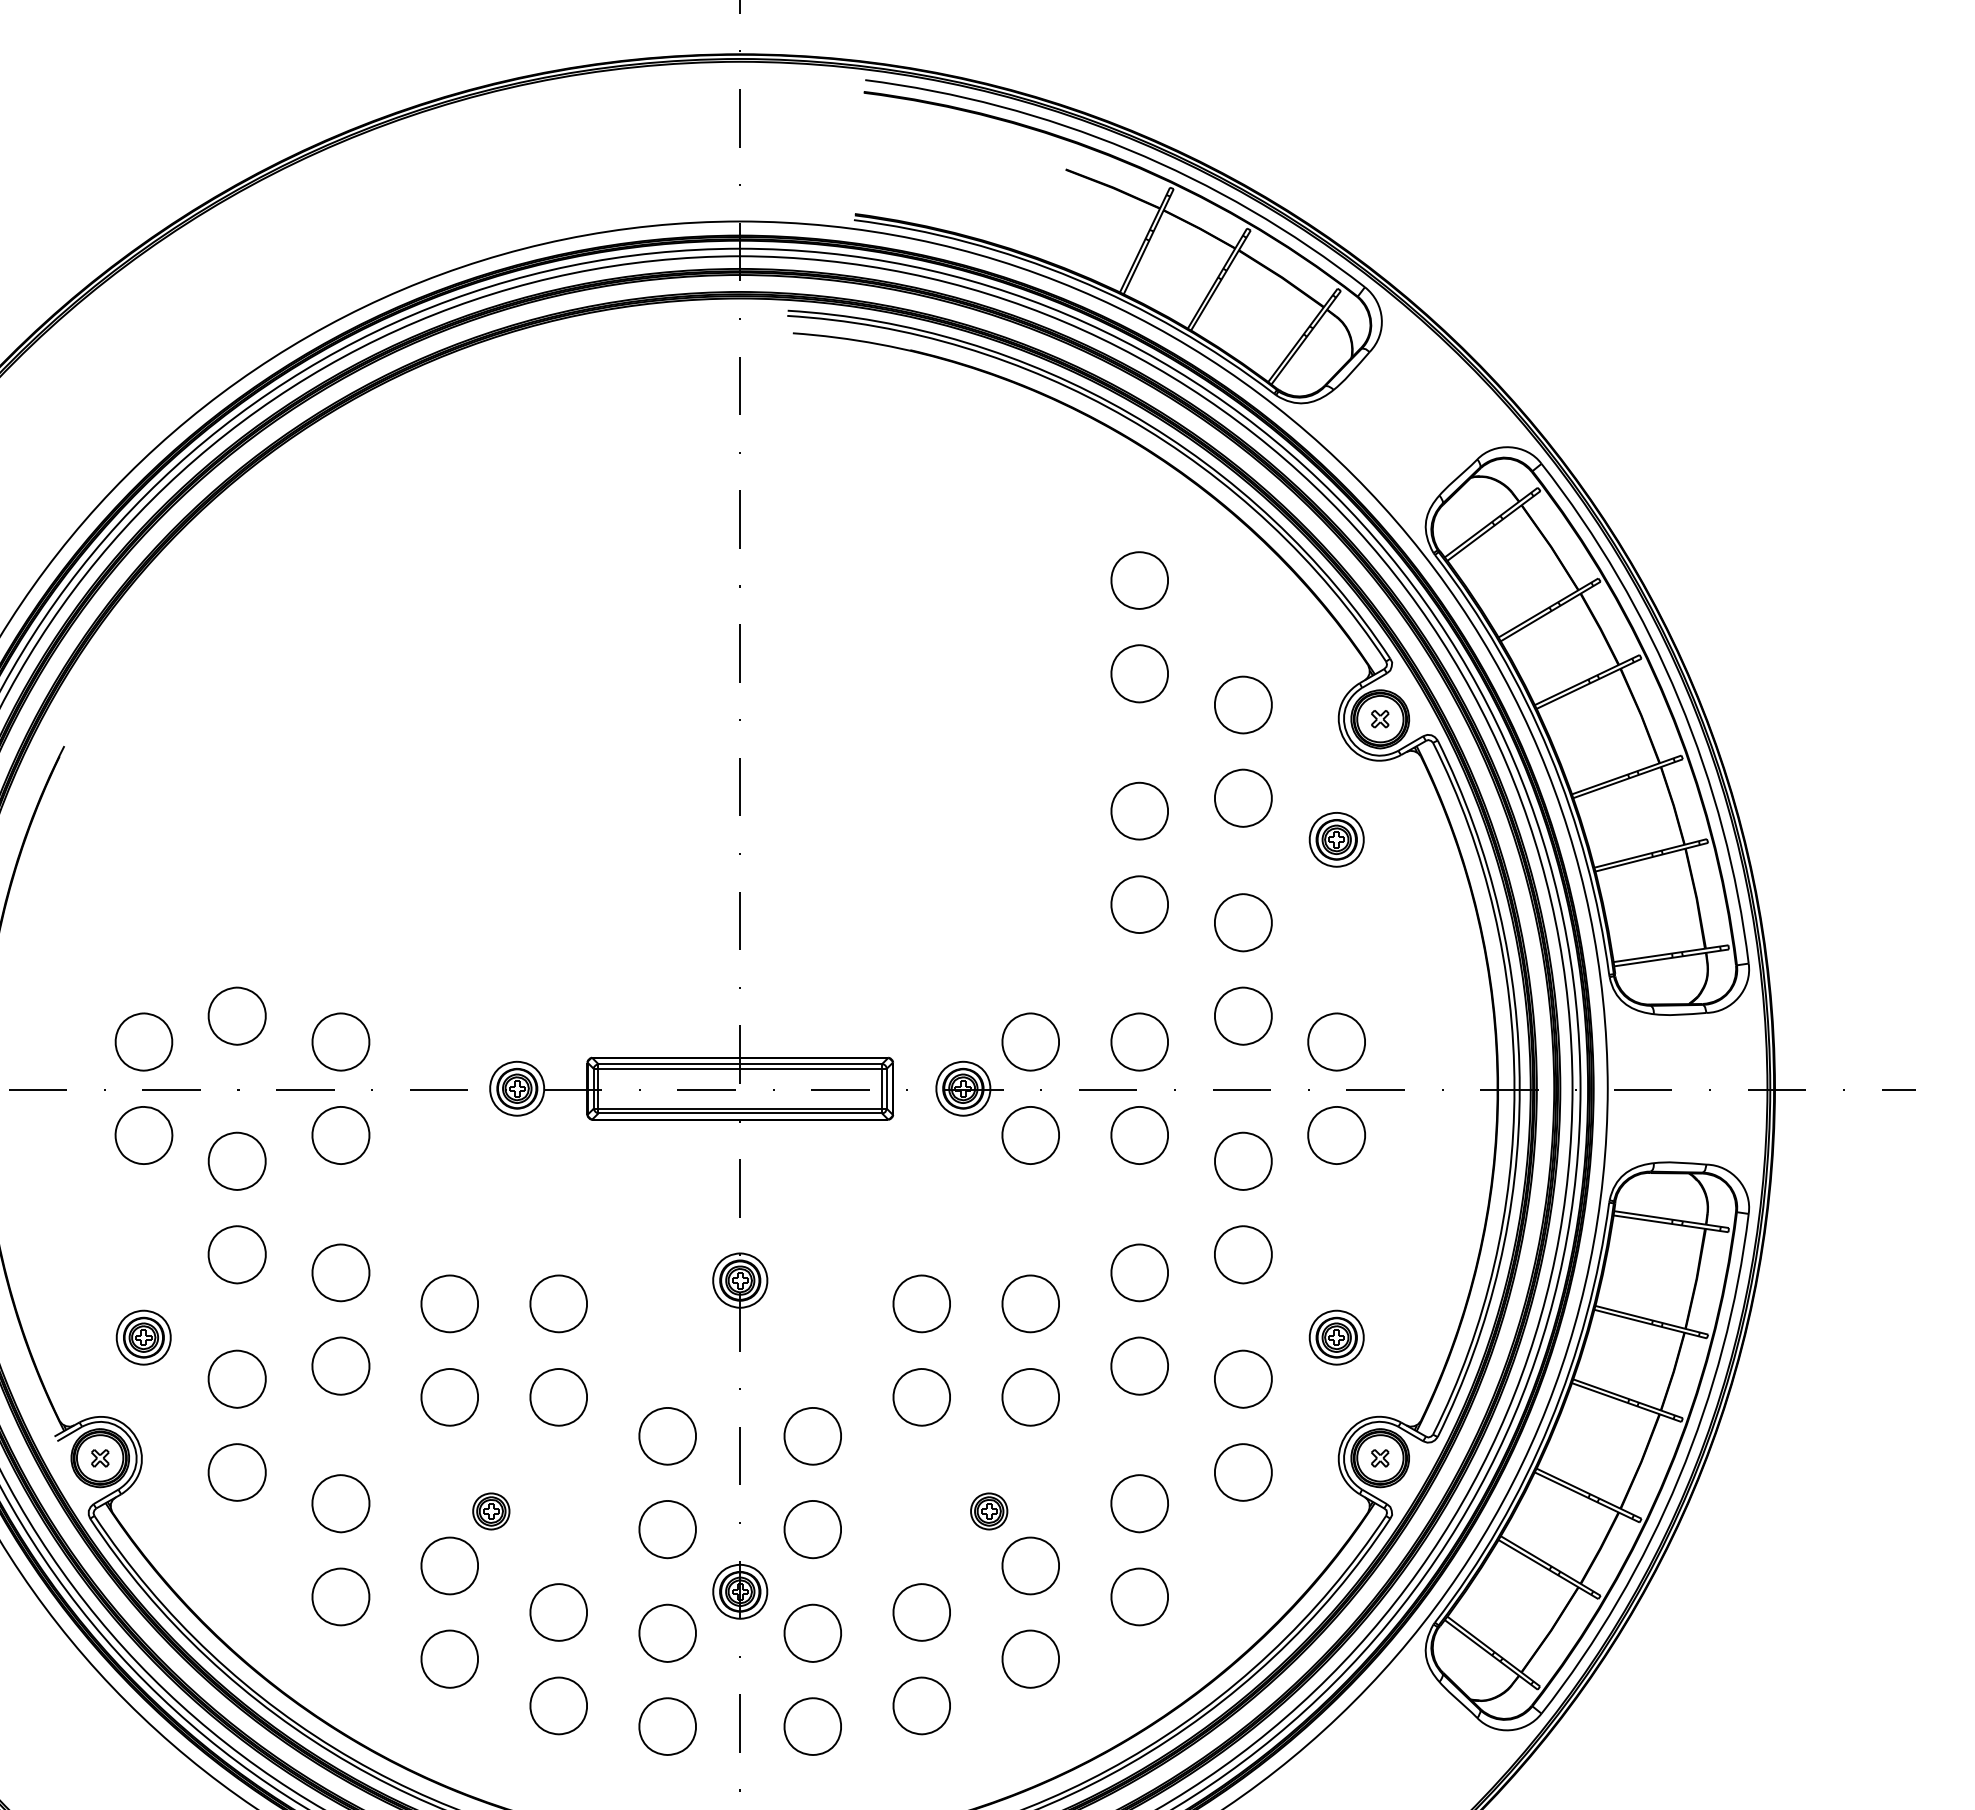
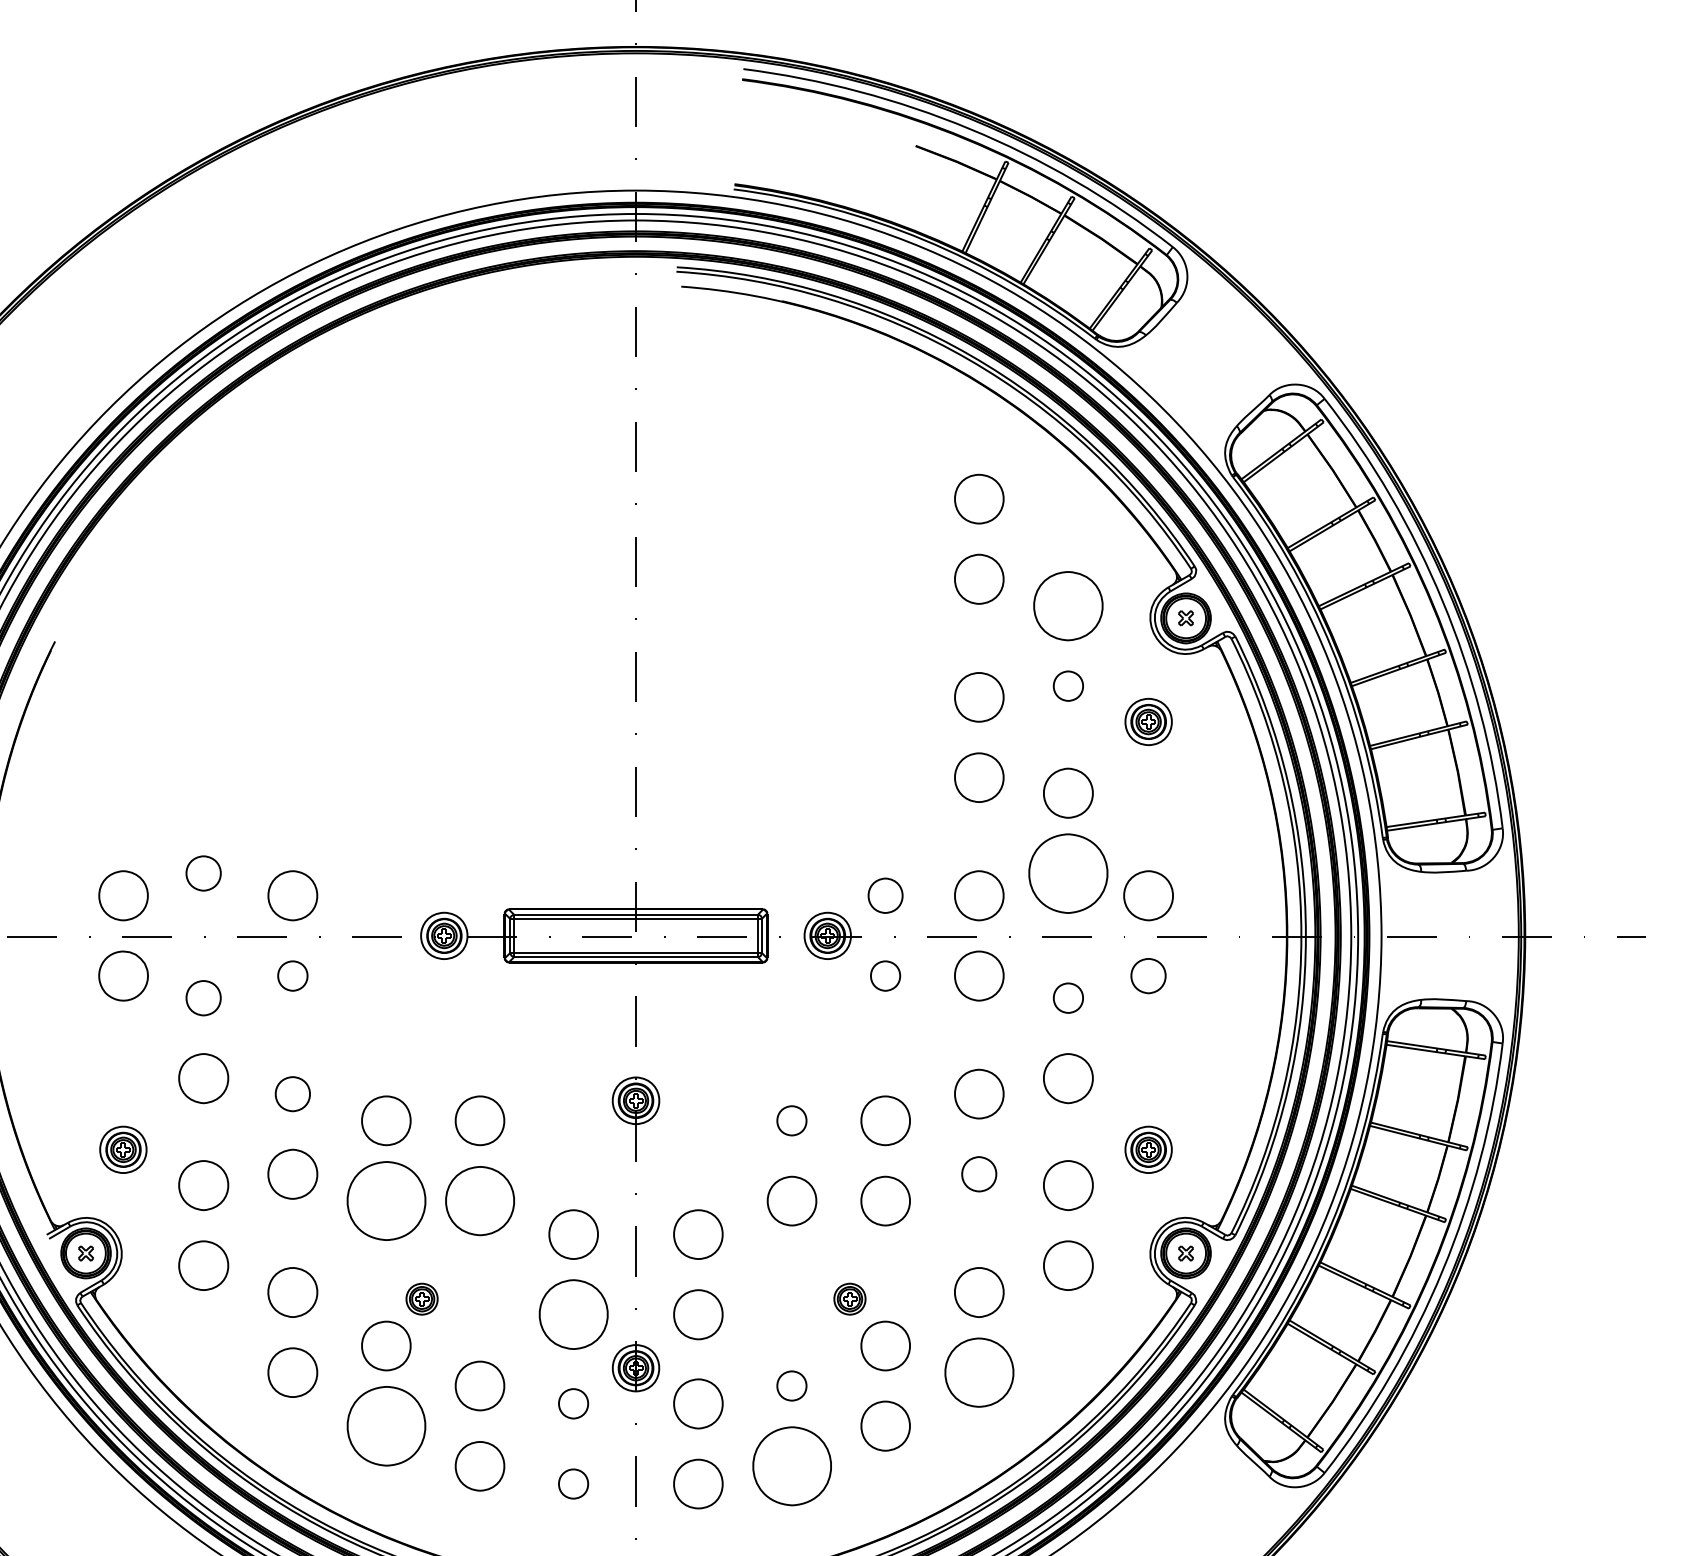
part: (1243, 704) -> (1068, 605), size x1.4
part: (1243, 797) -> (1068, 685), size x0.6
part: (236, 1015) -> (203, 872), size x0.7
part: (1243, 1015) -> (1068, 872), size x1.6
part: (1030, 1041) -> (885, 895), size x0.7
part: (340, 1135) -> (292, 976), size x0.6
part: (1030, 1135) -> (885, 976), size x0.6
part: (1336, 1135) -> (1148, 976), size x0.7
part: (236, 1160) -> (203, 997), size x0.7
part: (1243, 1160) -> (1068, 997), size x0.6
part: (340, 1272) -> (292, 1093), size x0.7
part: (921, 1303) -> (791, 1120), size x0.6
part: (1139, 1365) -> (979, 1173), size x0.7
part: (449, 1397) -> (386, 1201), size x1.6
part: (558, 1397) -> (479, 1201), size x1.4
part: (667, 1529) -> (573, 1314), size x1.4
part: (1139, 1596) -> (979, 1372), size x1.4
part: (921, 1612) -> (791, 1386), size x0.6
part: (667, 1632) -> (573, 1403), size x0.6
part: (449, 1658) -> (386, 1425), size x1.6
part: (921, 1705) -> (791, 1465), size x1.6
part: (667, 1726) -> (573, 1483), size x0.6

